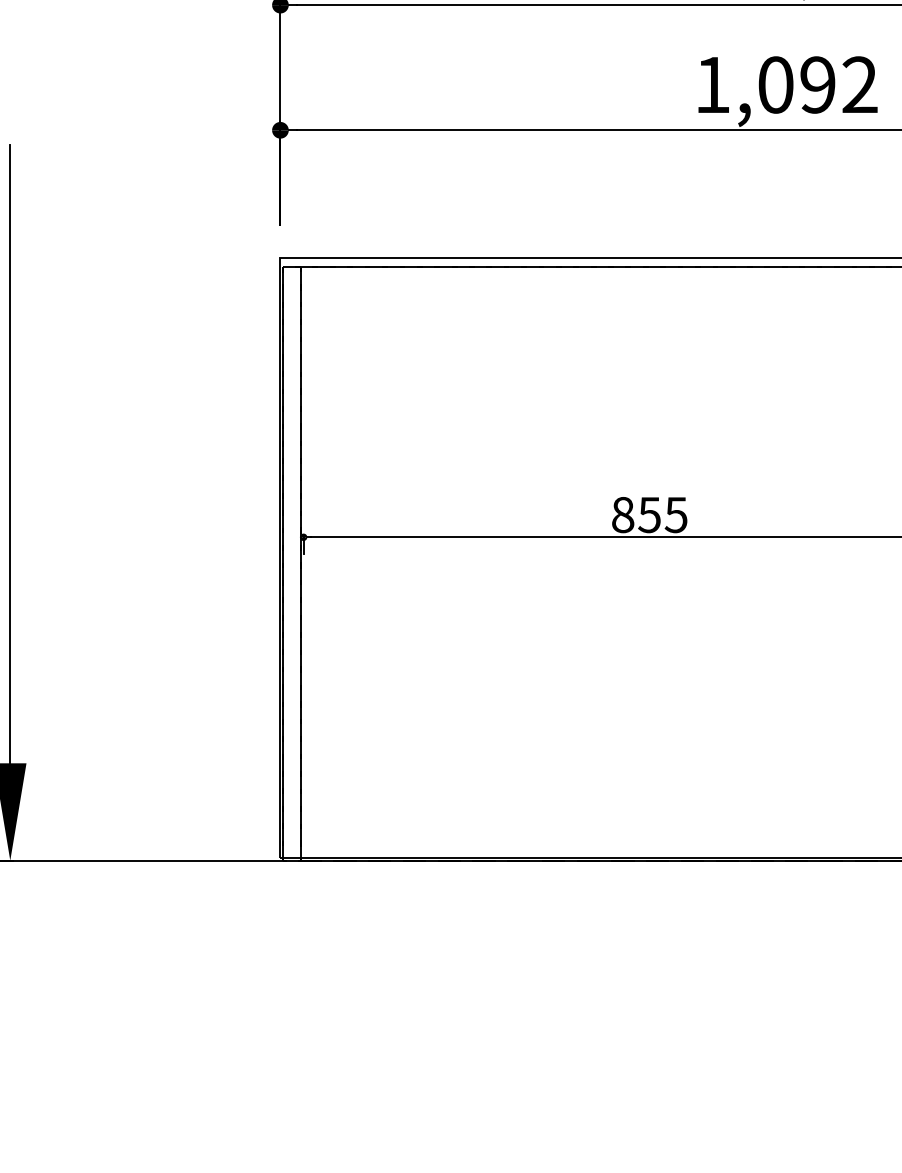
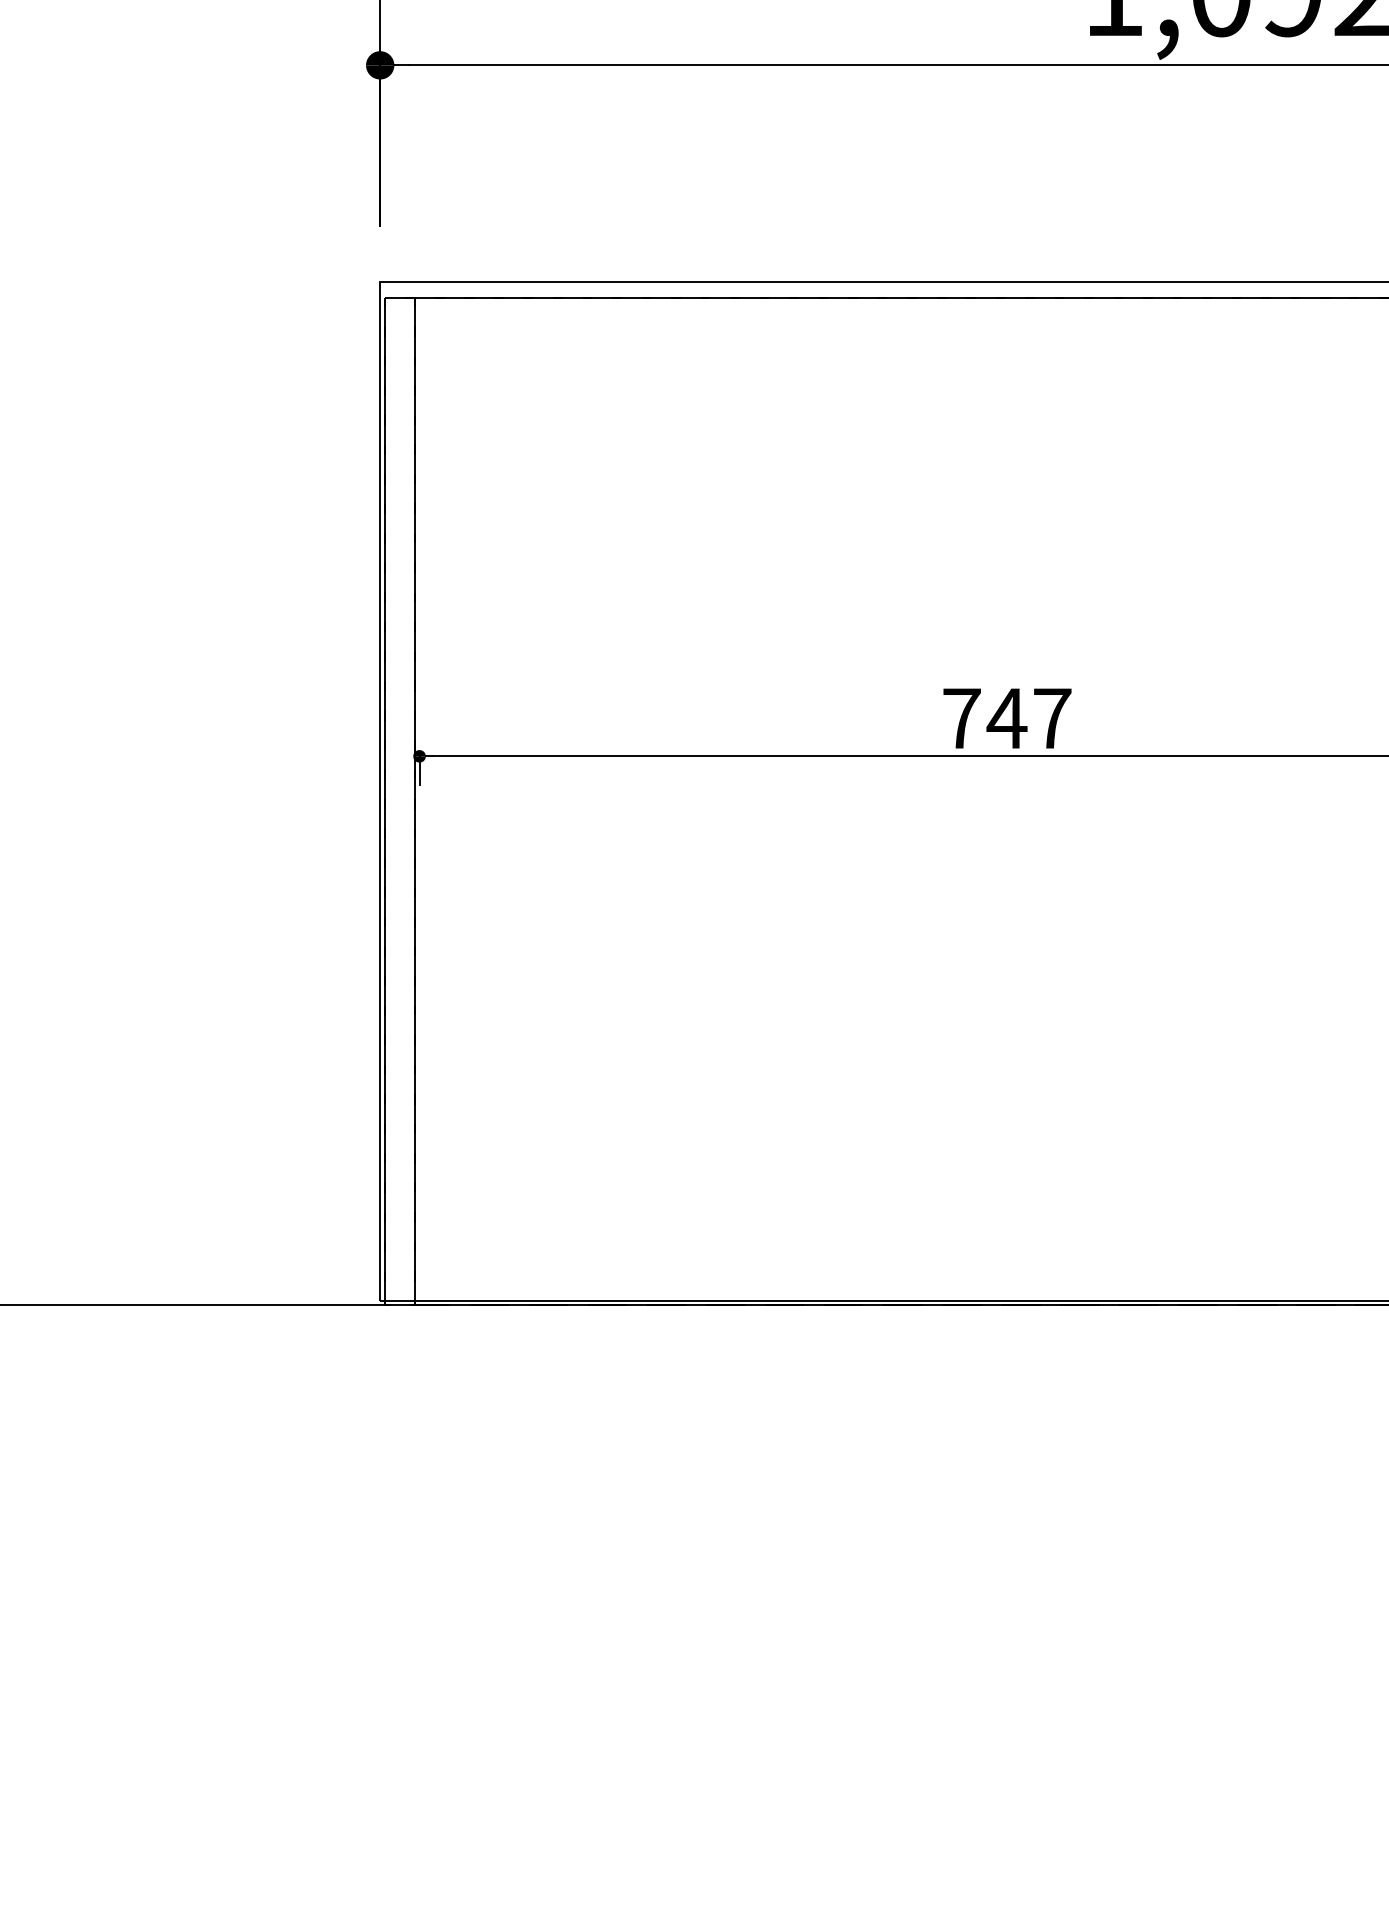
text: (649, 515) -> (1006, 719), 855 -> 747

